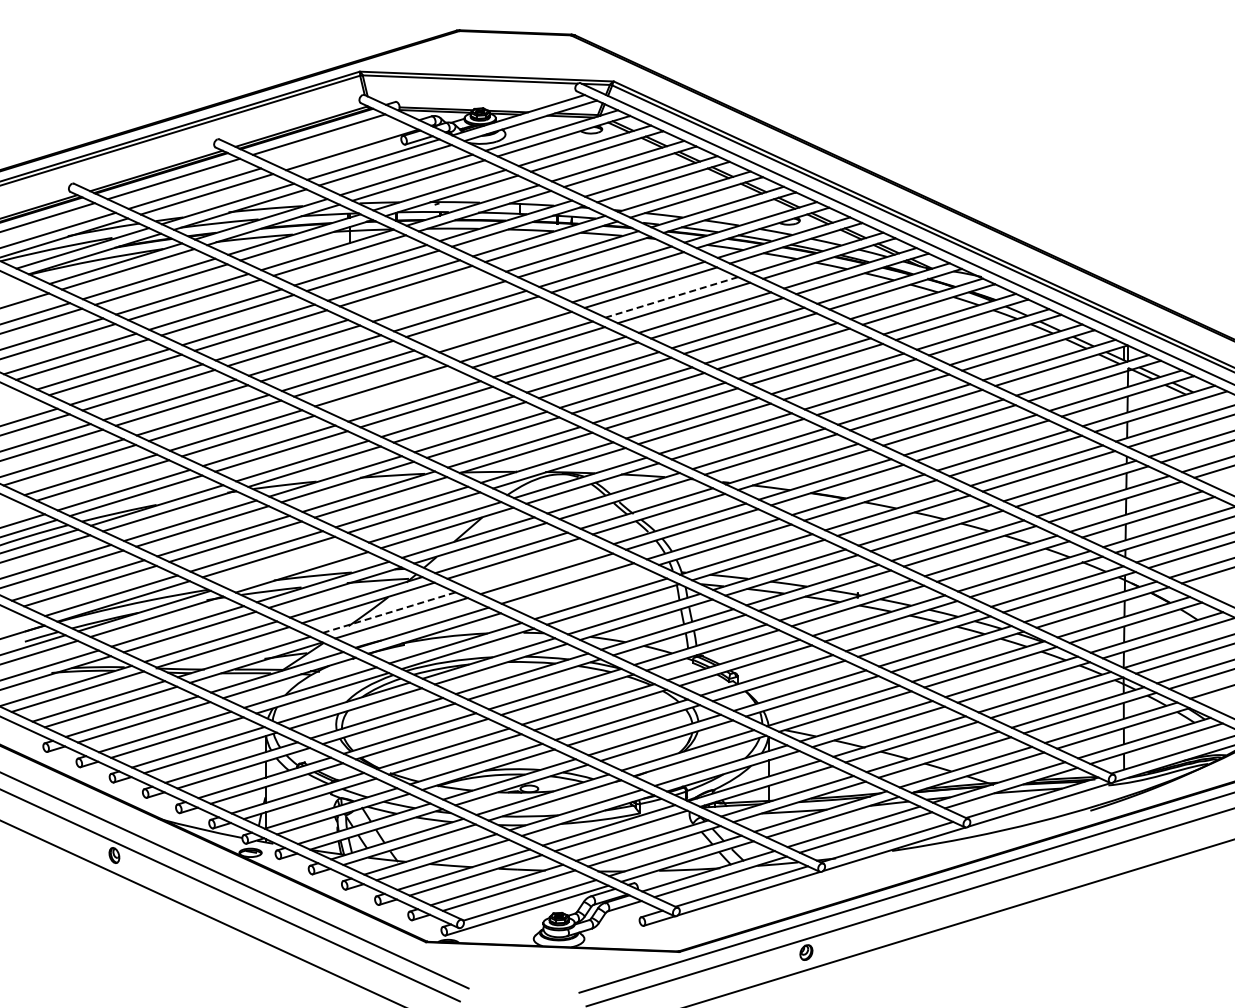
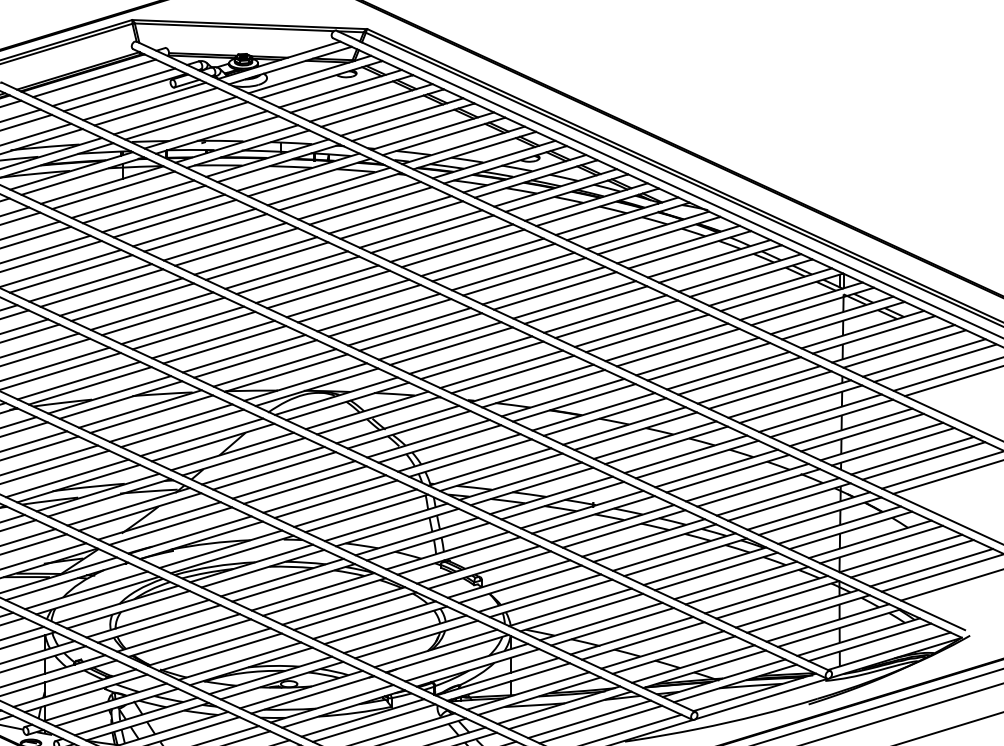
line: (339, 144) -> (113, 87), added
line: (426, 295) -> (193, 227), added
line: (671, 297) -> (420, 229), dashed -> solid
line: (493, 326) -> (255, 255), added
line: (393, 391) -> (163, 316), added
line: (289, 566) -> (67, 478), added
line: (534, 568) -> (293, 480), added
line: (579, 588) -> (335, 498), added
line: (388, 612) -> (158, 520), dashed -> solid

